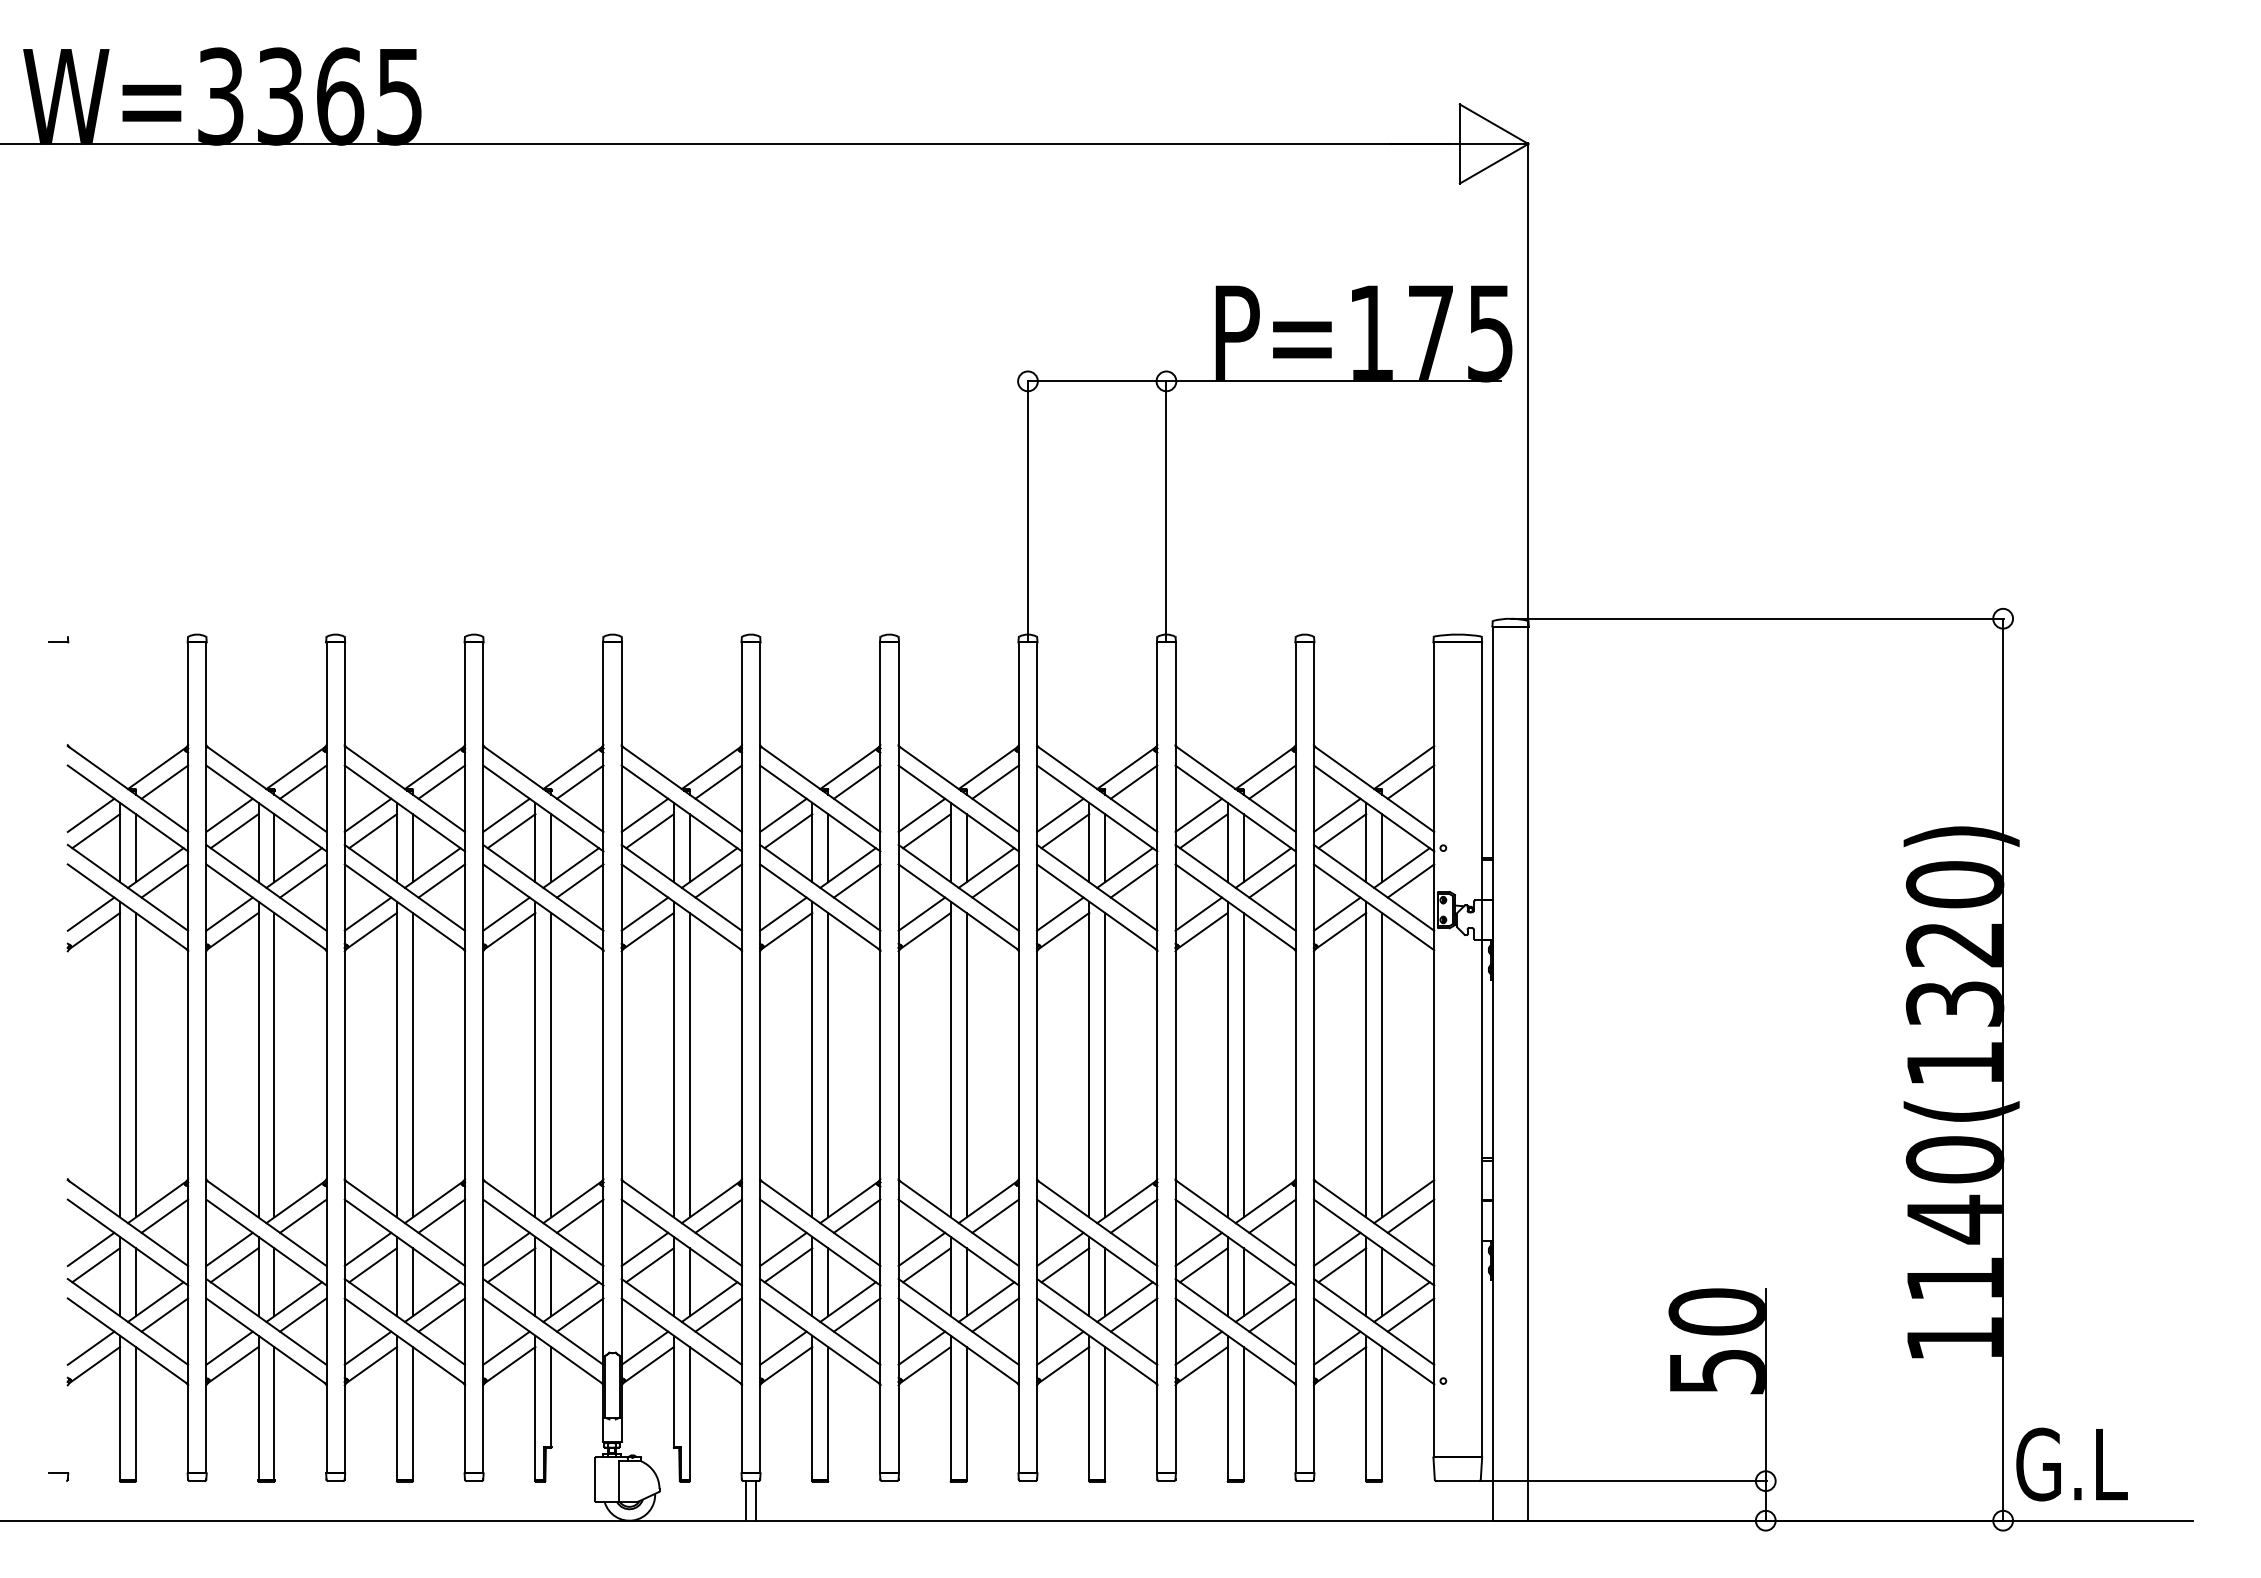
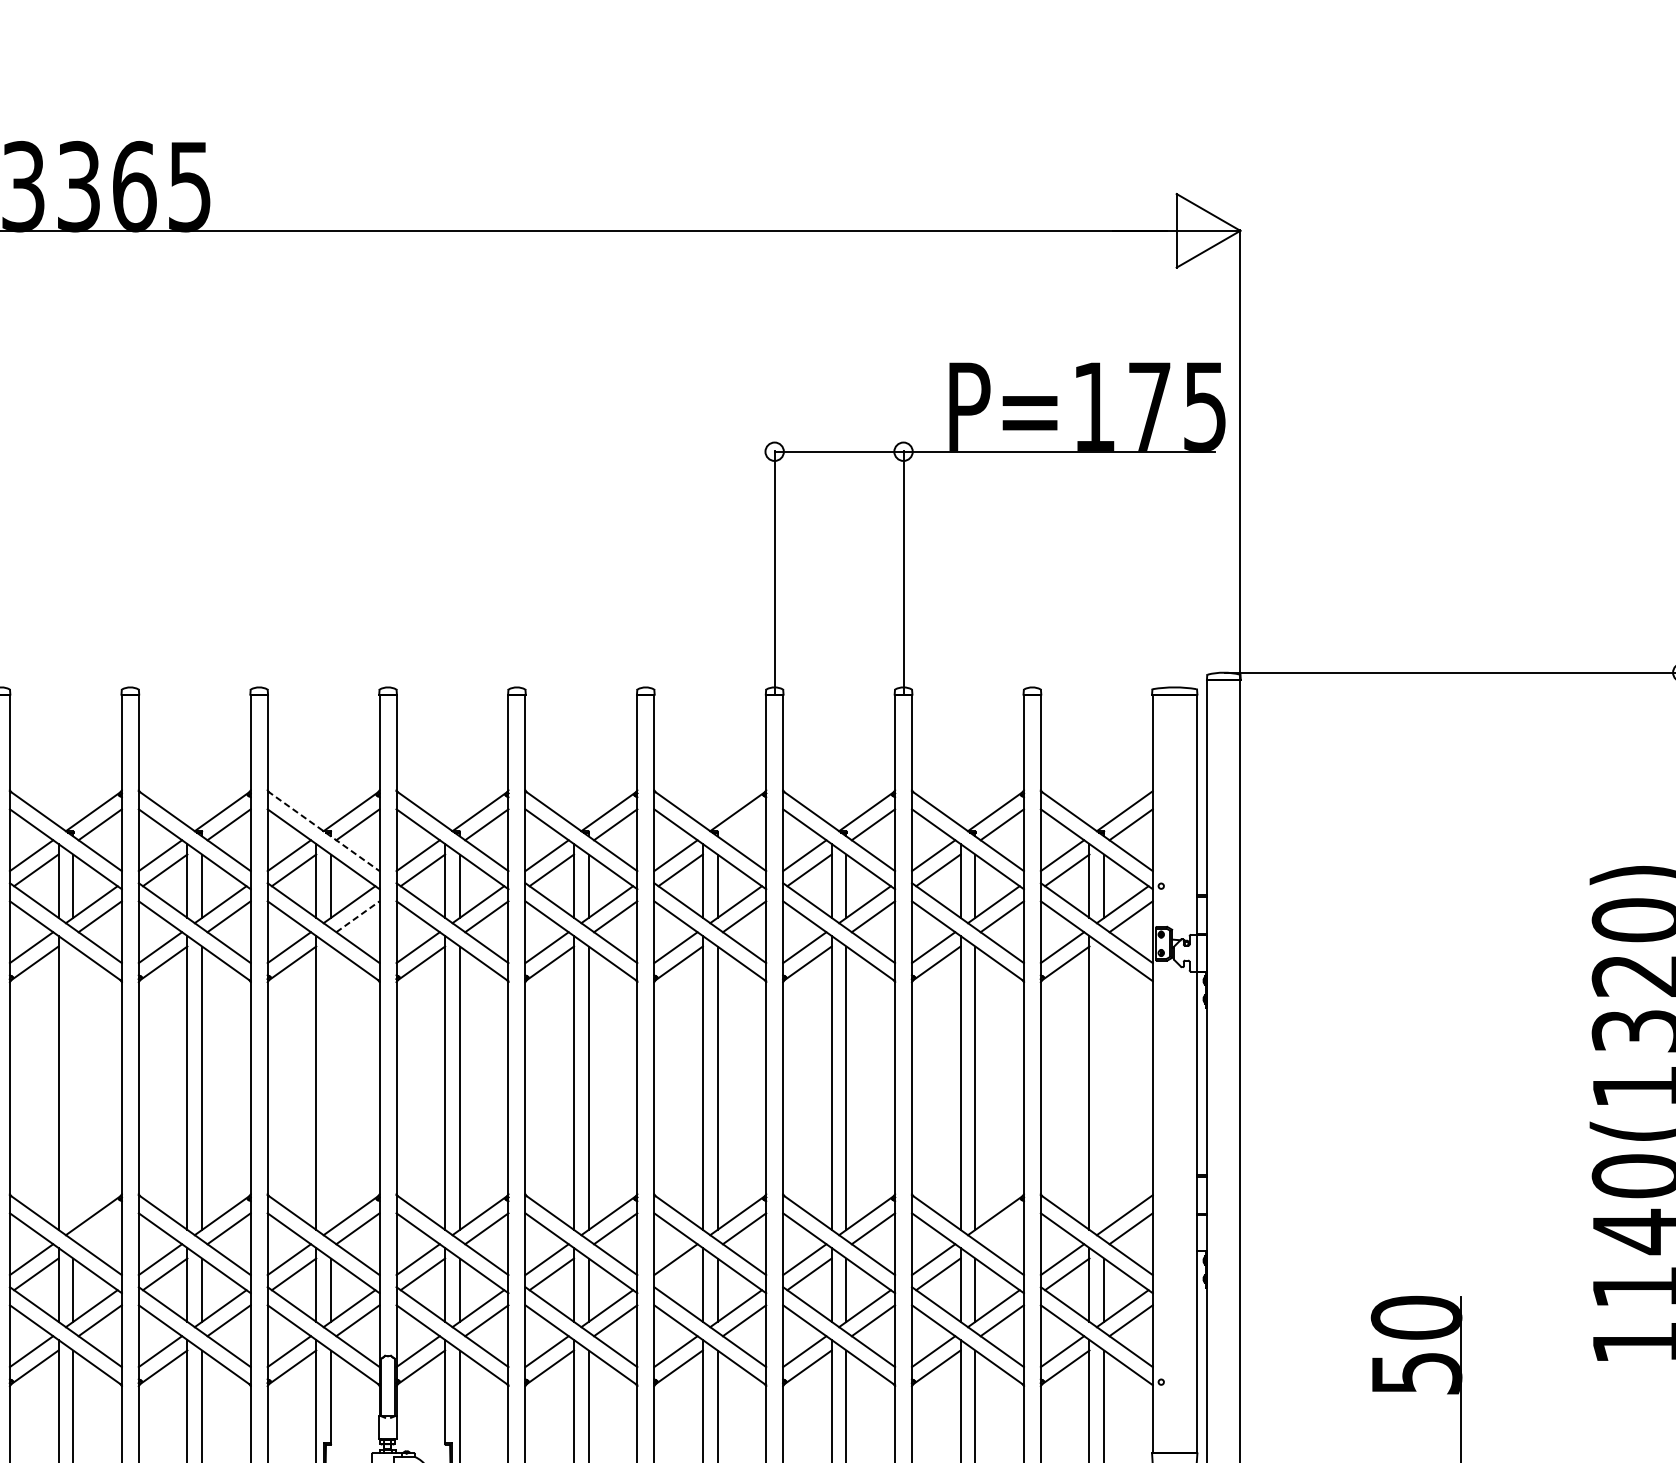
line: (995, 781) -> (744, 824), removed
line: (543, 789) -> (323, 831), solid -> dashed
line: (580, 881) -> (358, 917), solid -> dashed
line: (274, 1064) -> (73, 1087), removed
line: (551, 1064) -> (331, 1087), removed
line: (1382, 1064) -> (1104, 1087), removed
line: (303, 1215) -> (100, 1228), removed
line: (1272, 1215) -> (1002, 1228), removed
line: (926, 1265) -> (680, 1274), removed

